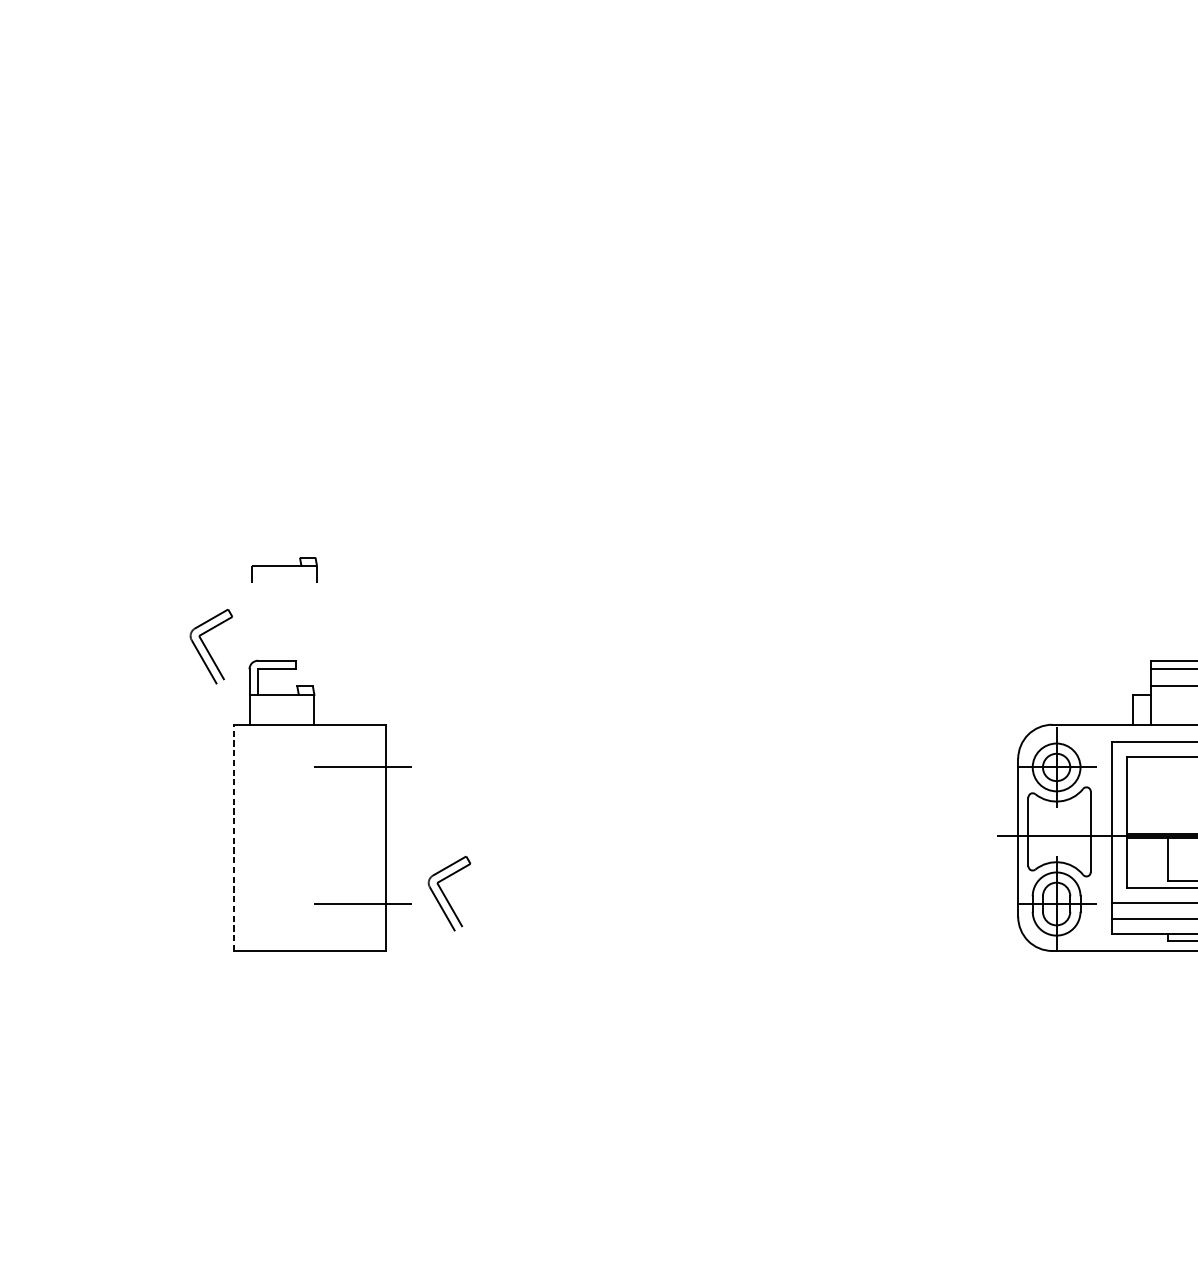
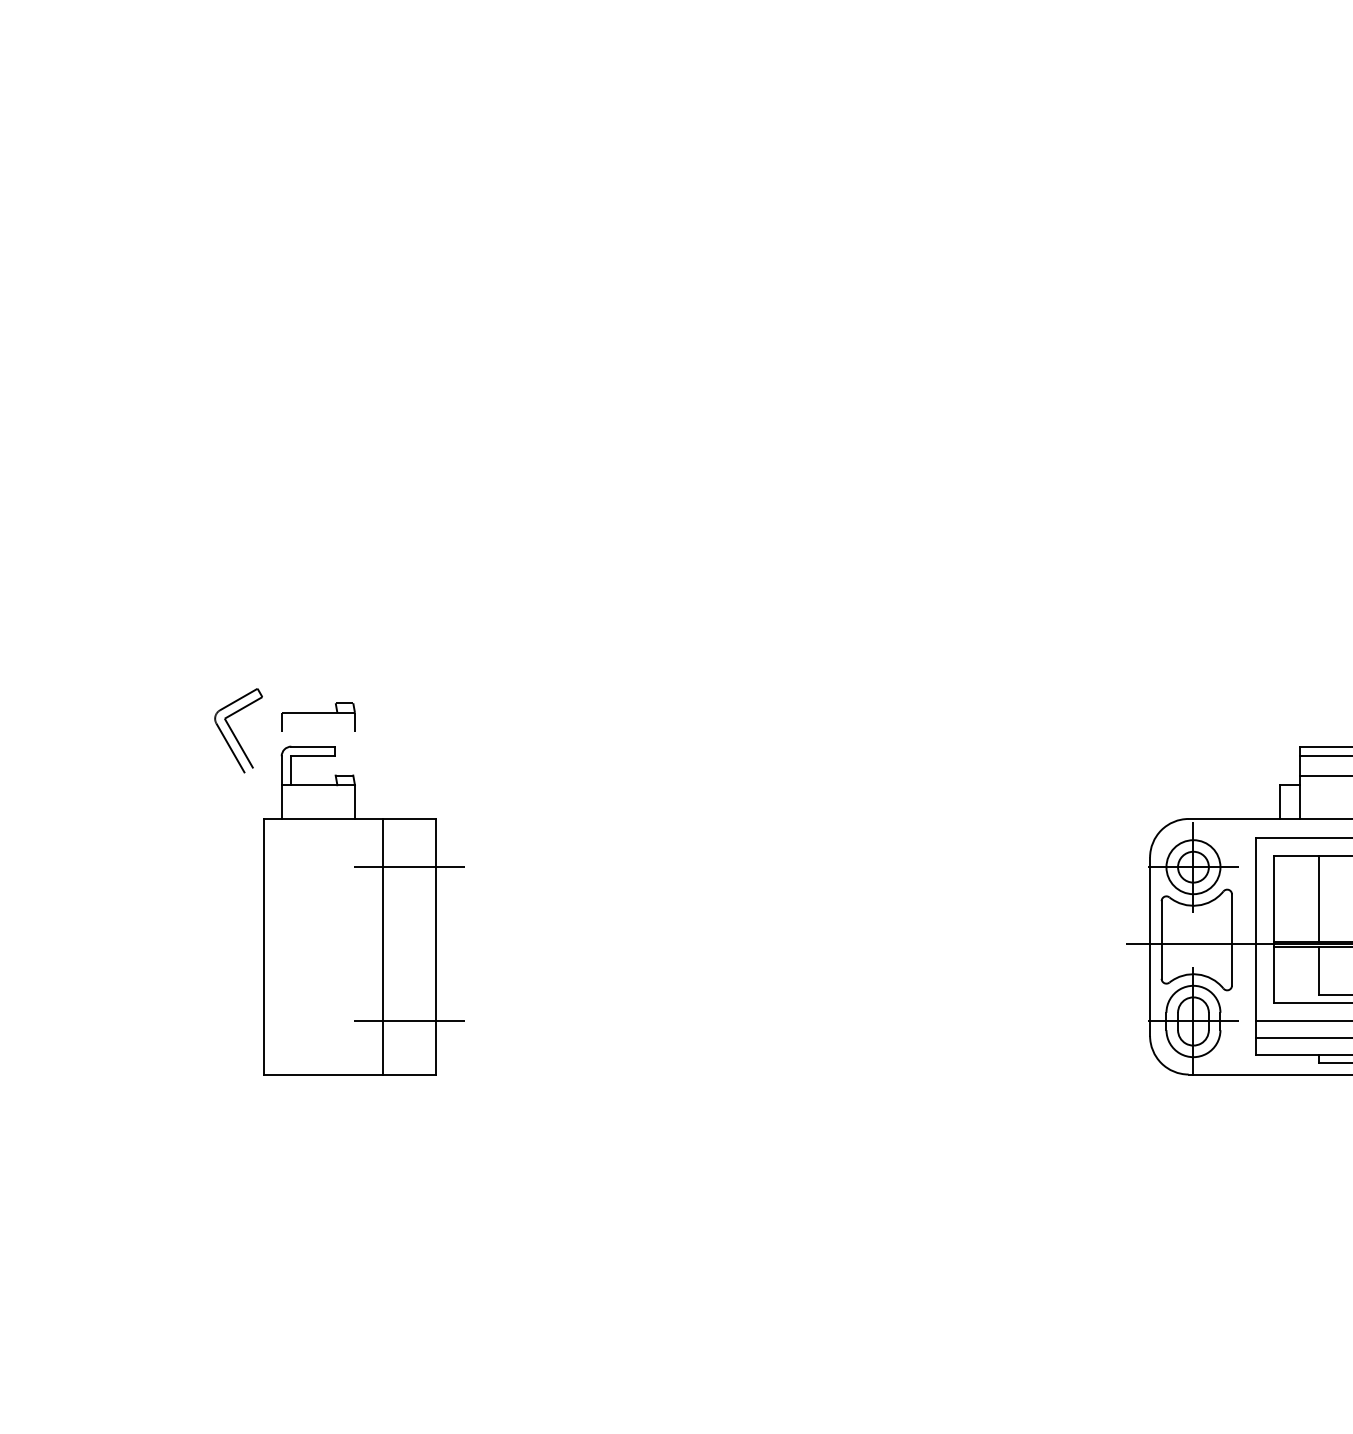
part: (284, 569) -> (318, 716), moved
line: (1167, 795) -> (1318, 898), added
line: (234, 837) -> (264, 946), dashed -> solid
line: (338, 837) -> (382, 946), added
part: (449, 893) -> (507, 1009), removed

